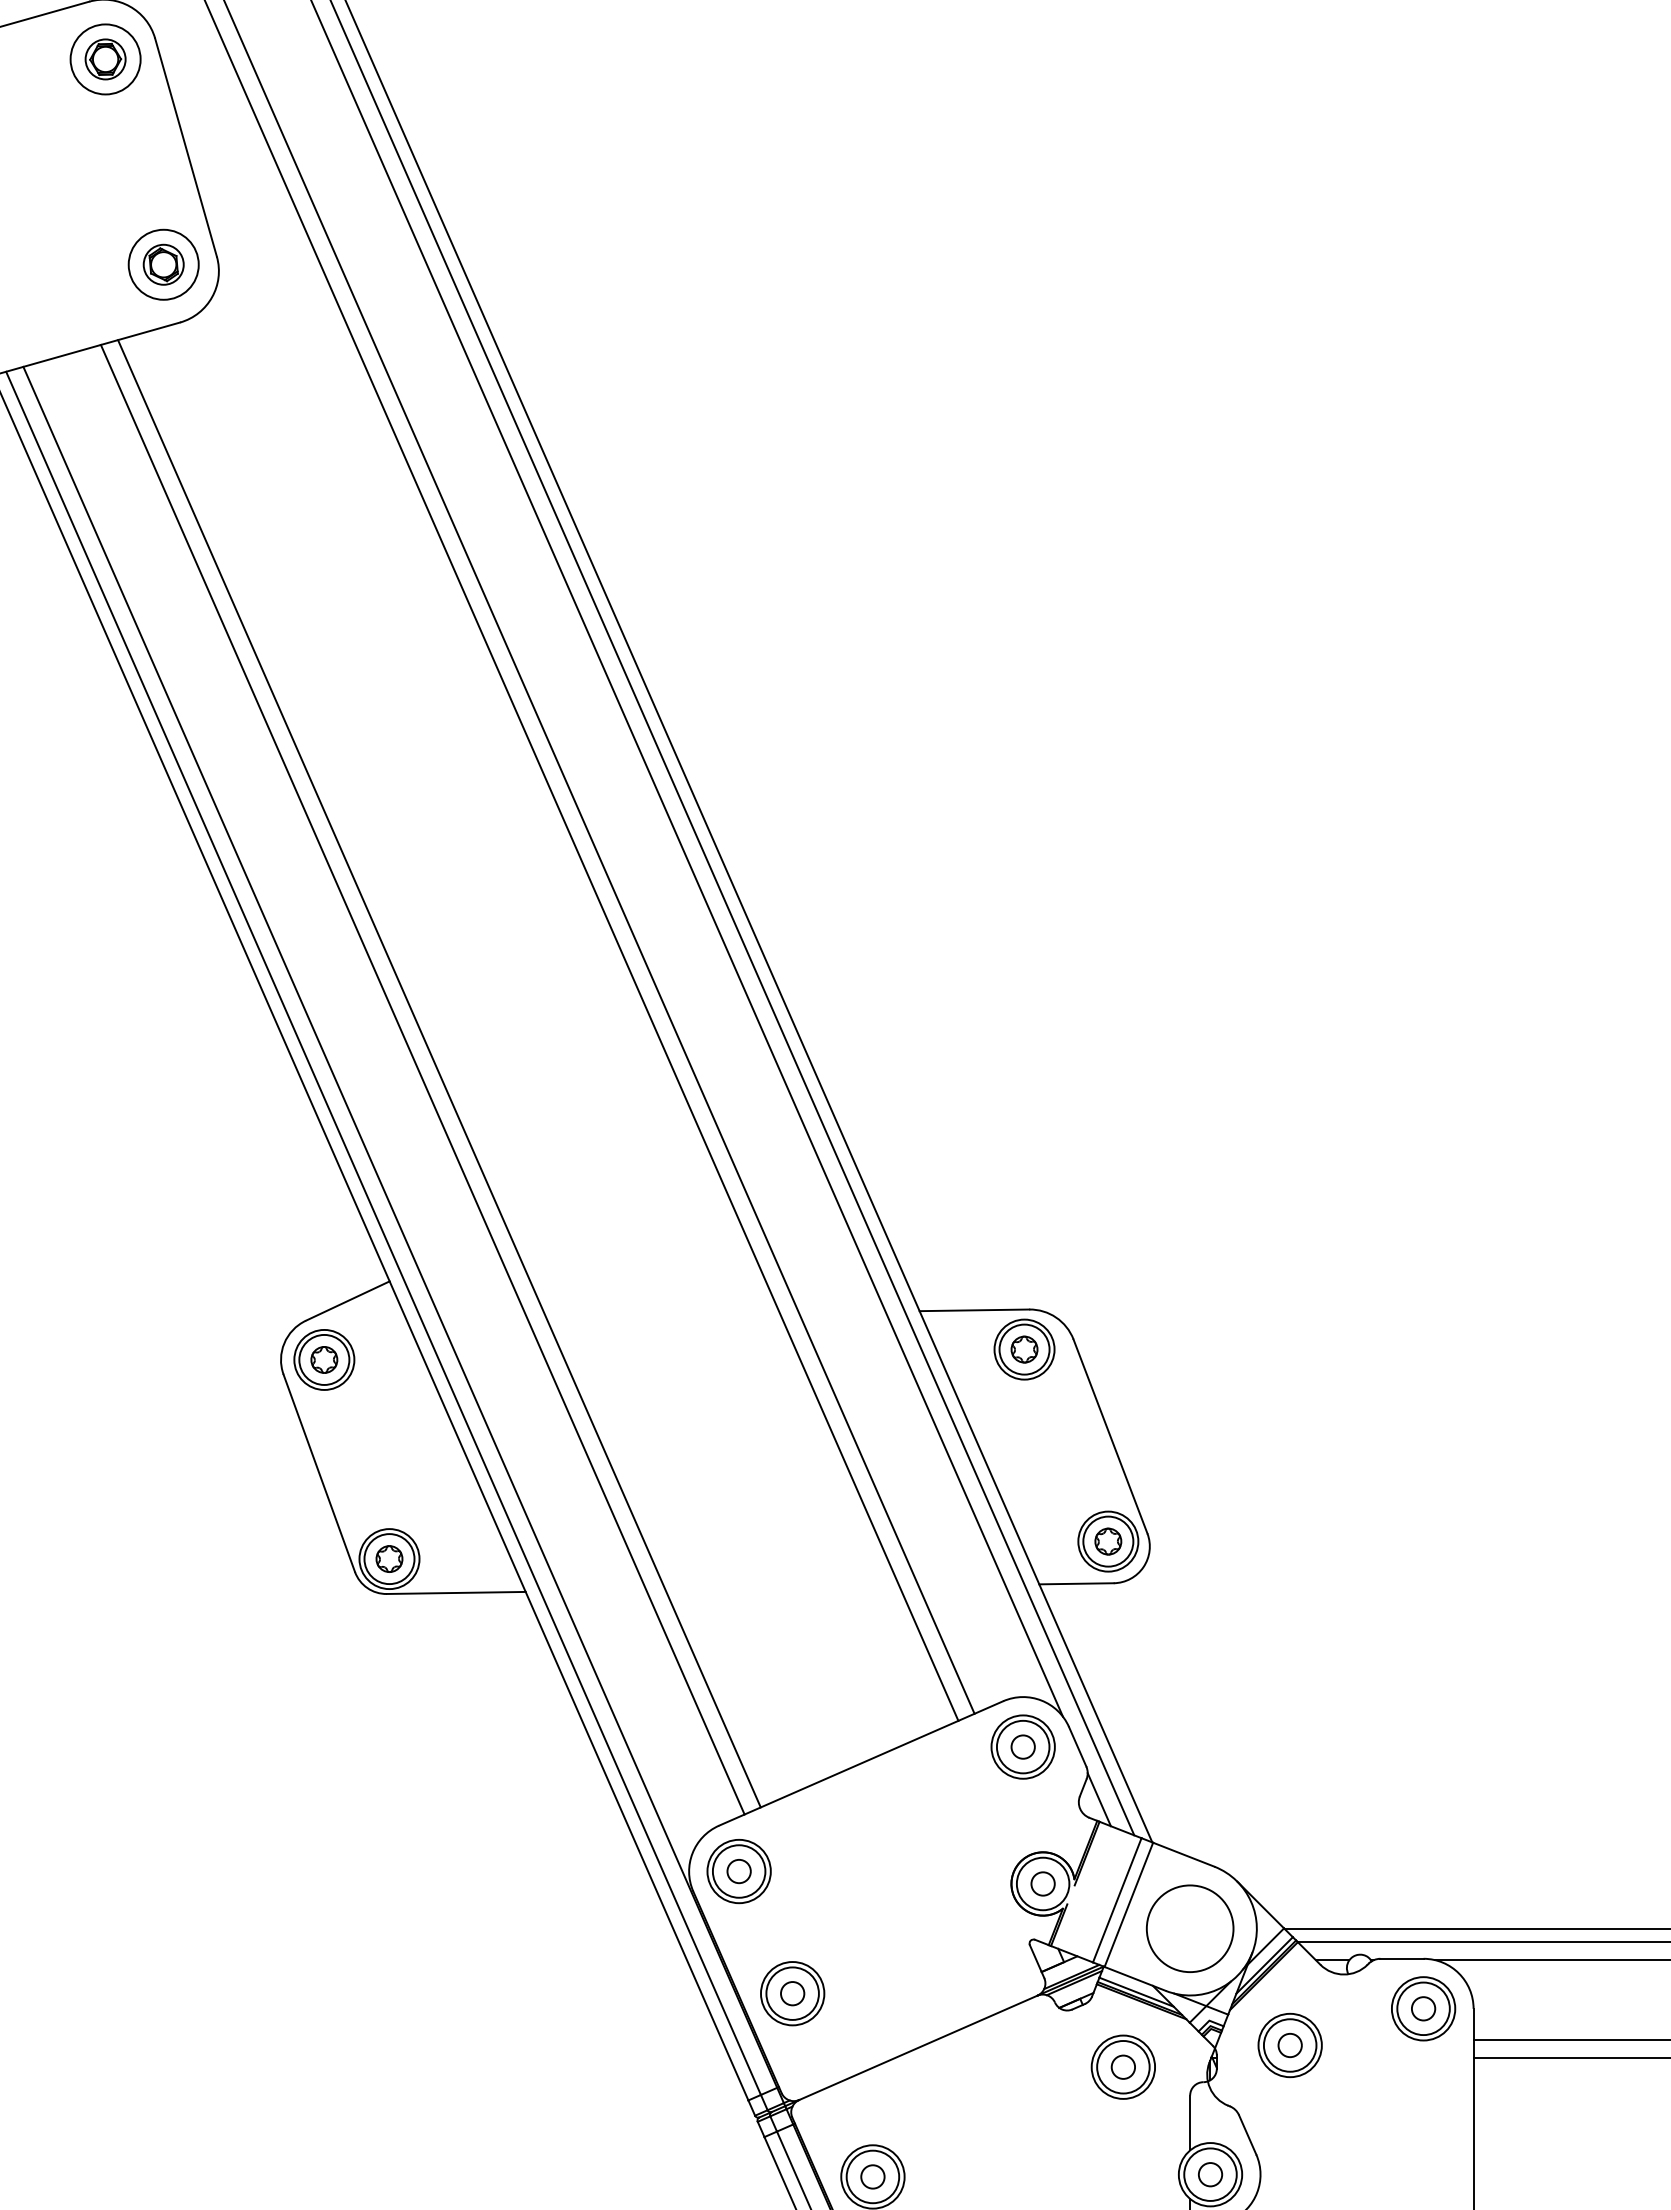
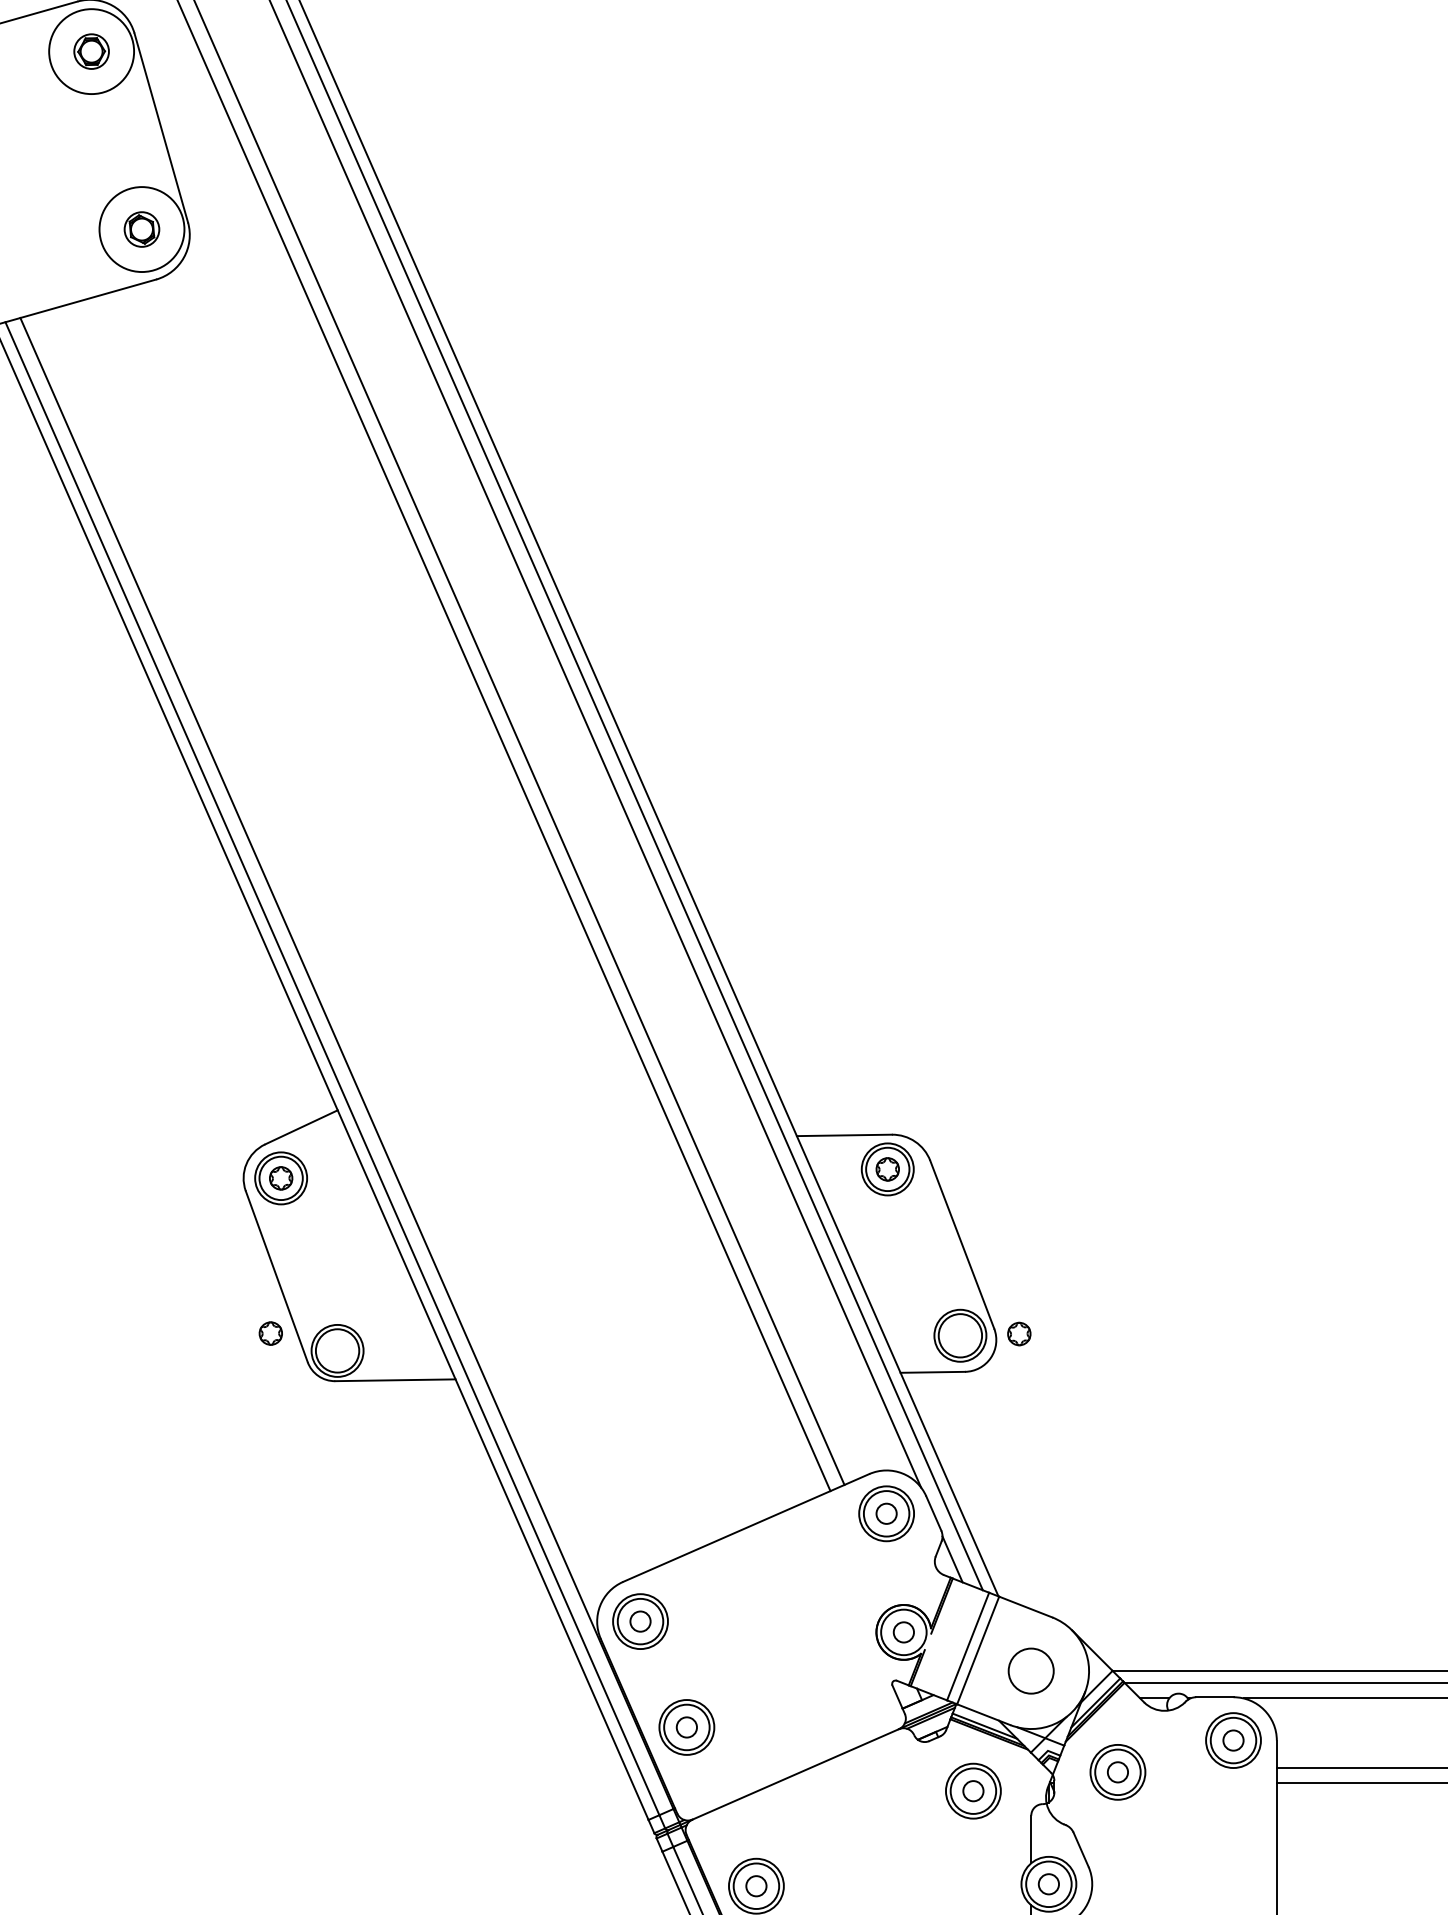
circle: (105, 59) -> (91, 51), size x1.4
circle: (163, 264) -> (141, 229), size x1.4
line: (439, 1073) -> (380, 930), removed
line: (422, 1079) -> (366, 935), removed
part: (1108, 1541) -> (1019, 1333), moved
part: (389, 1558) -> (270, 1333), moved
circle: (1189, 1928) -> (1030, 1670), size x0.6

